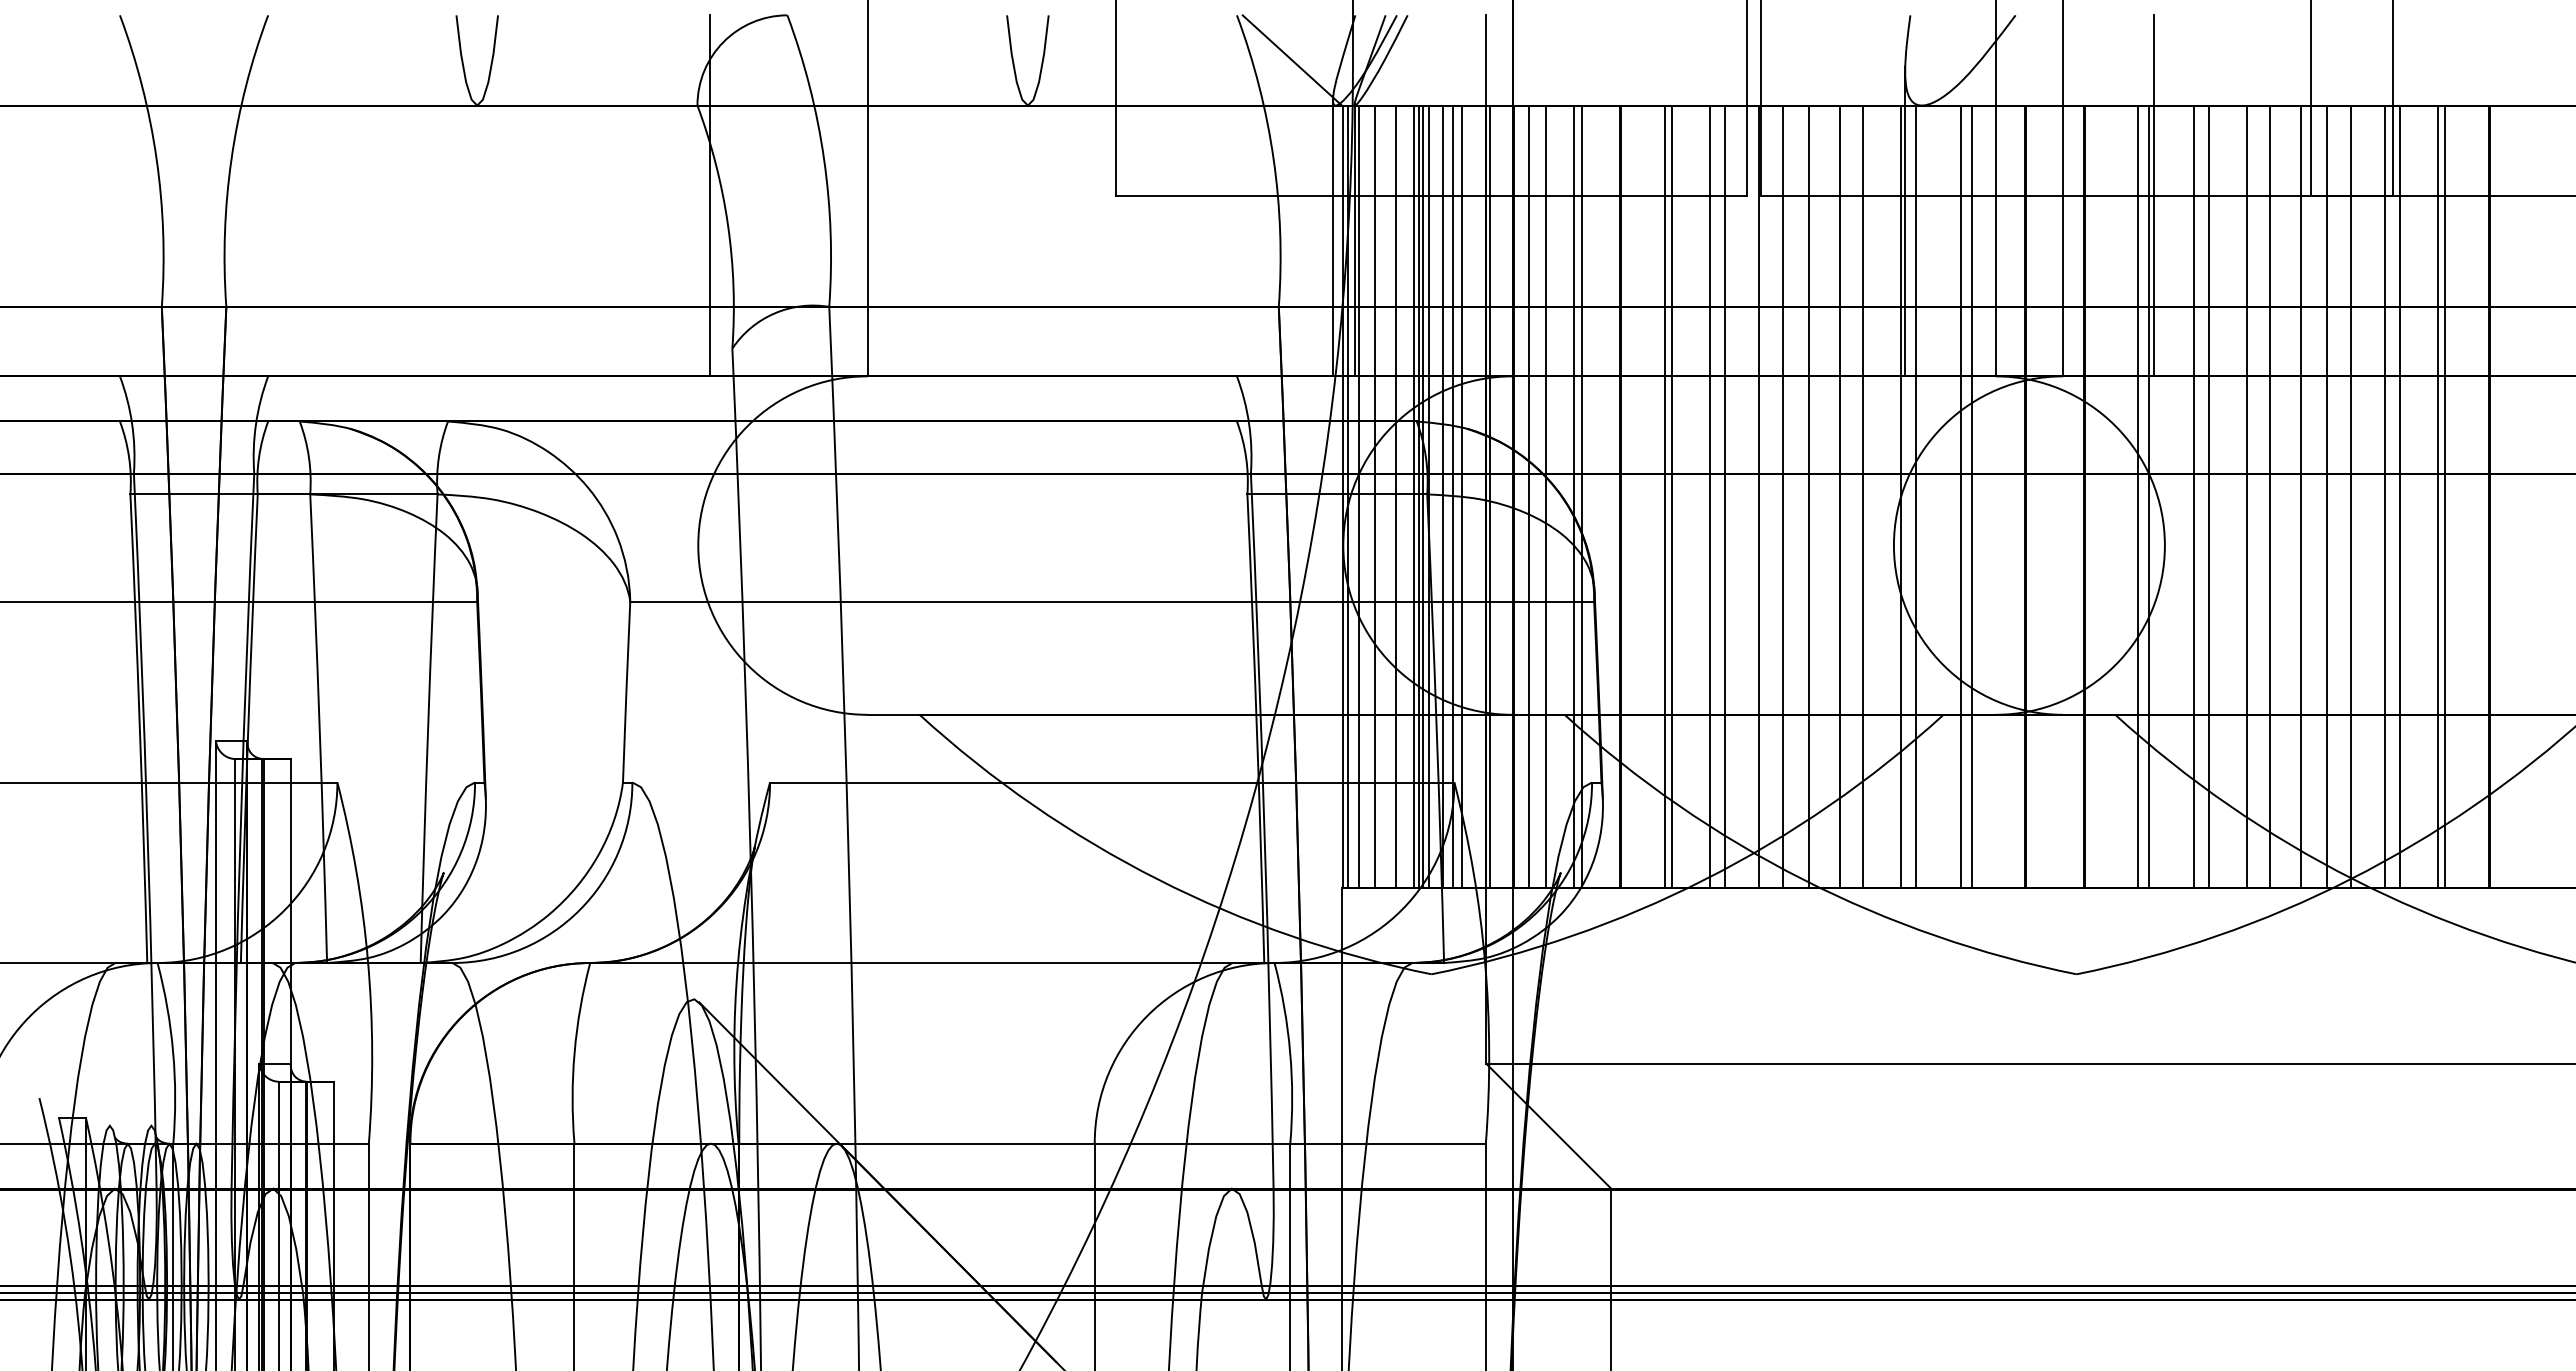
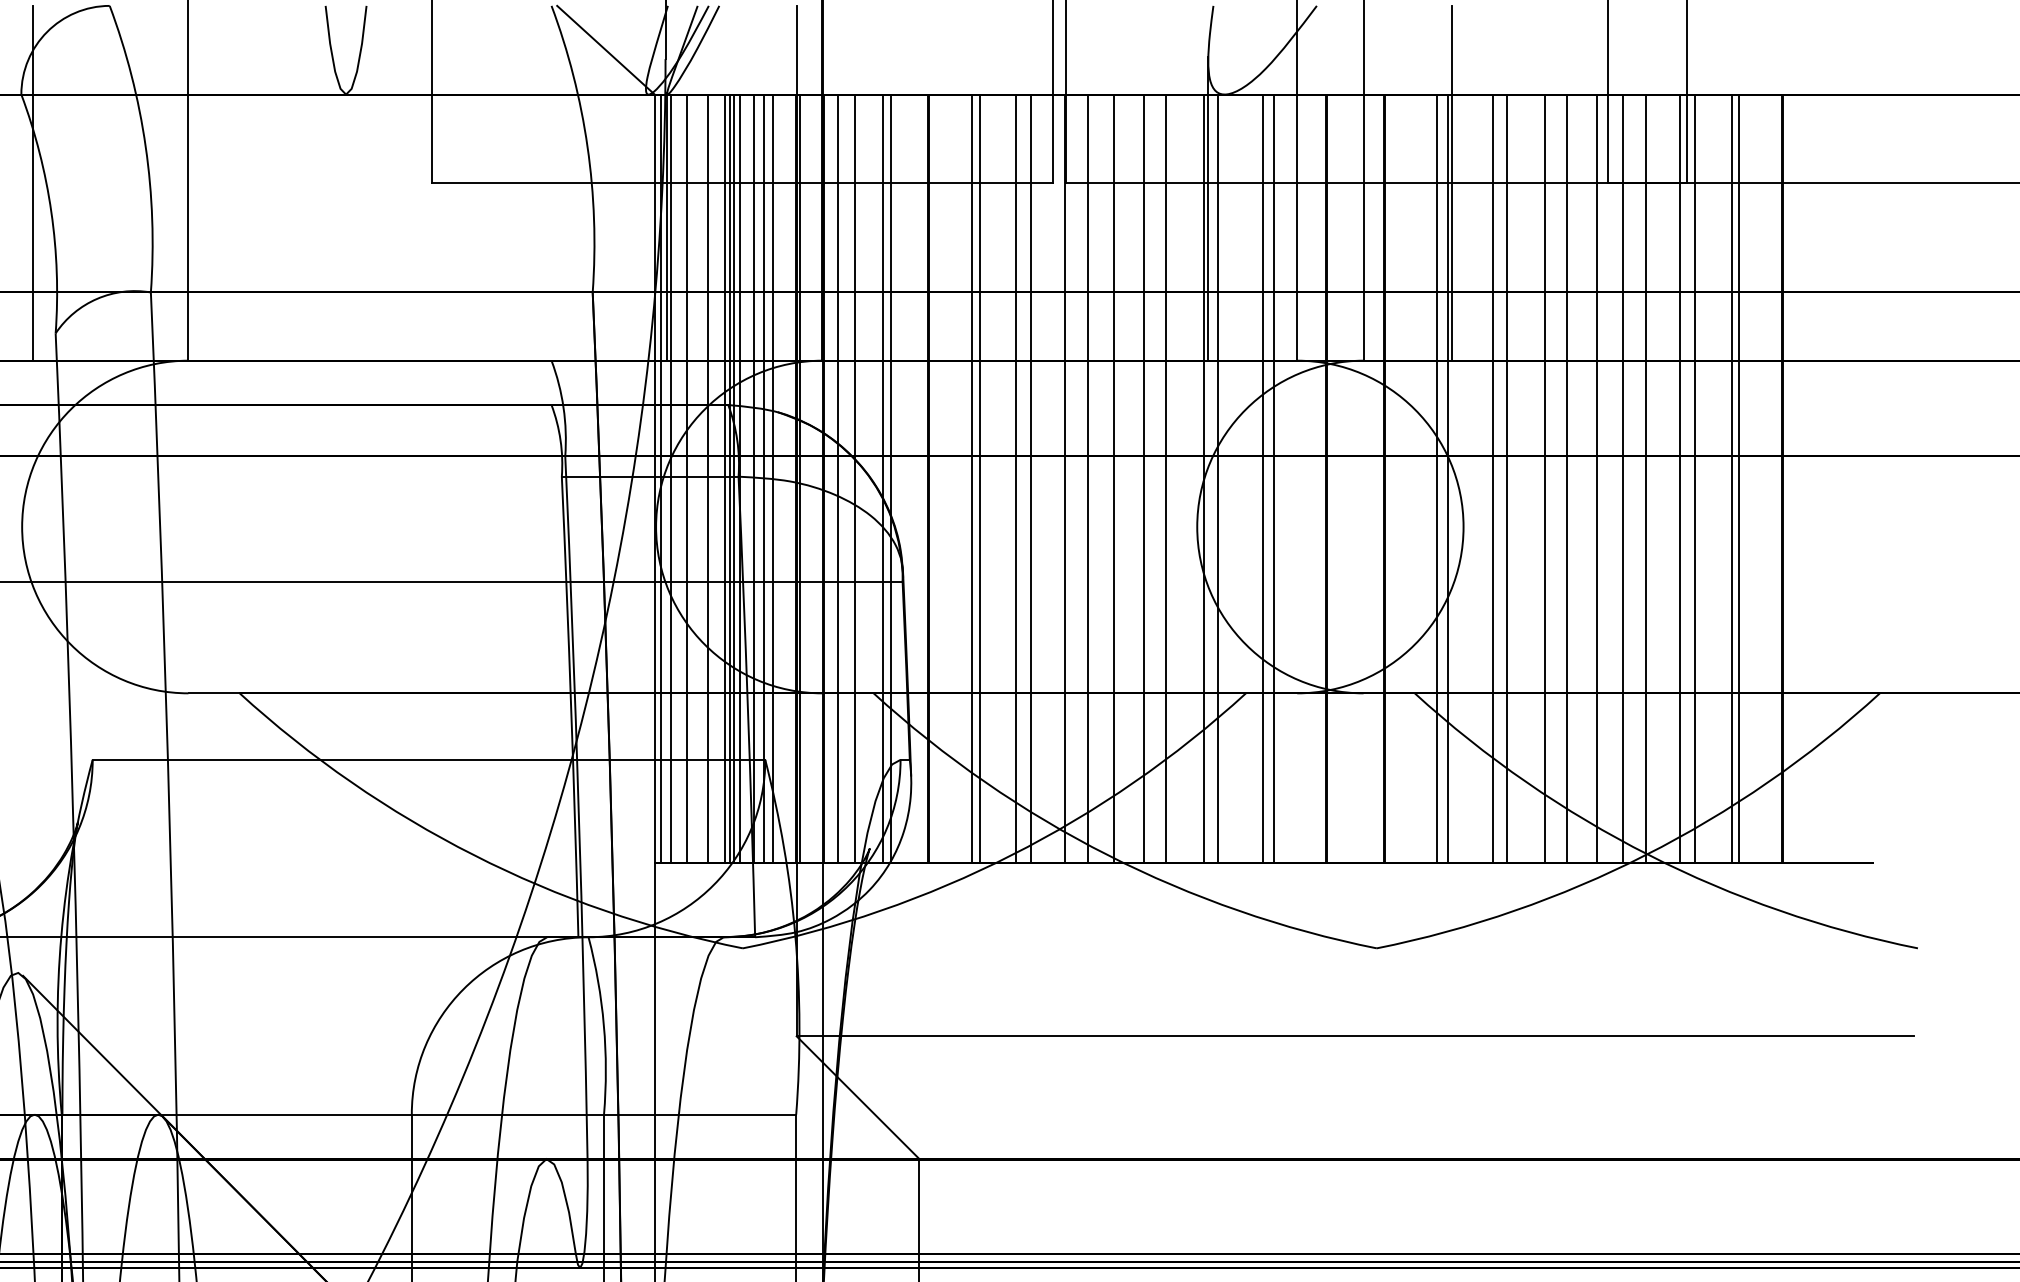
line: (1332, 235) -> (645, 222), removed

